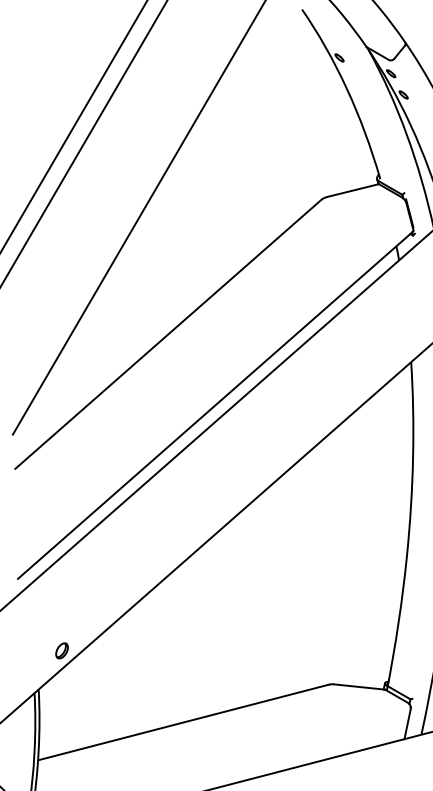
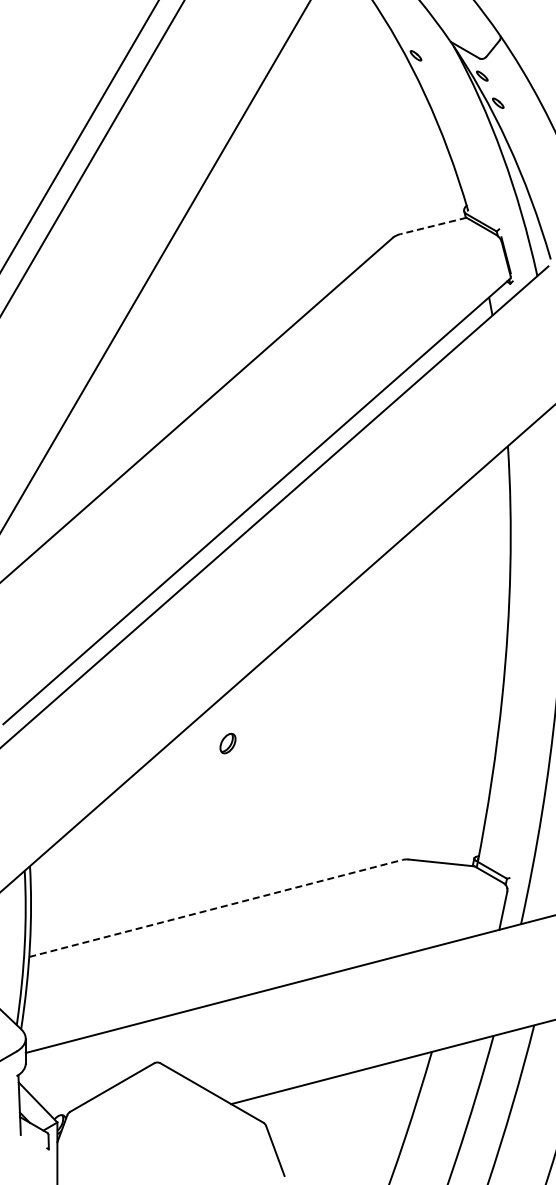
line: (353, 190) -> (433, 226), solid -> dashed
part: (61, 650) -> (227, 743), moved
line: (183, 722) -> (215, 908), solid -> dashed

